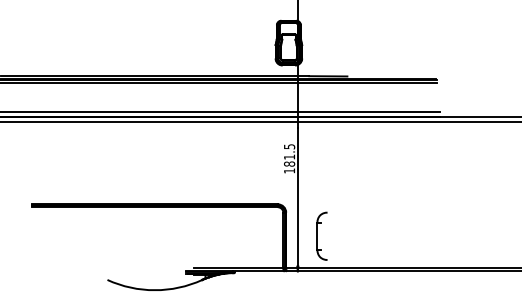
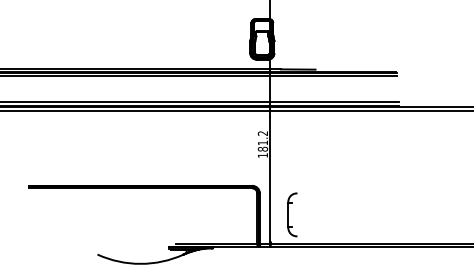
text: (289, 146) -> (262, 133), 181.5 -> 181.2

